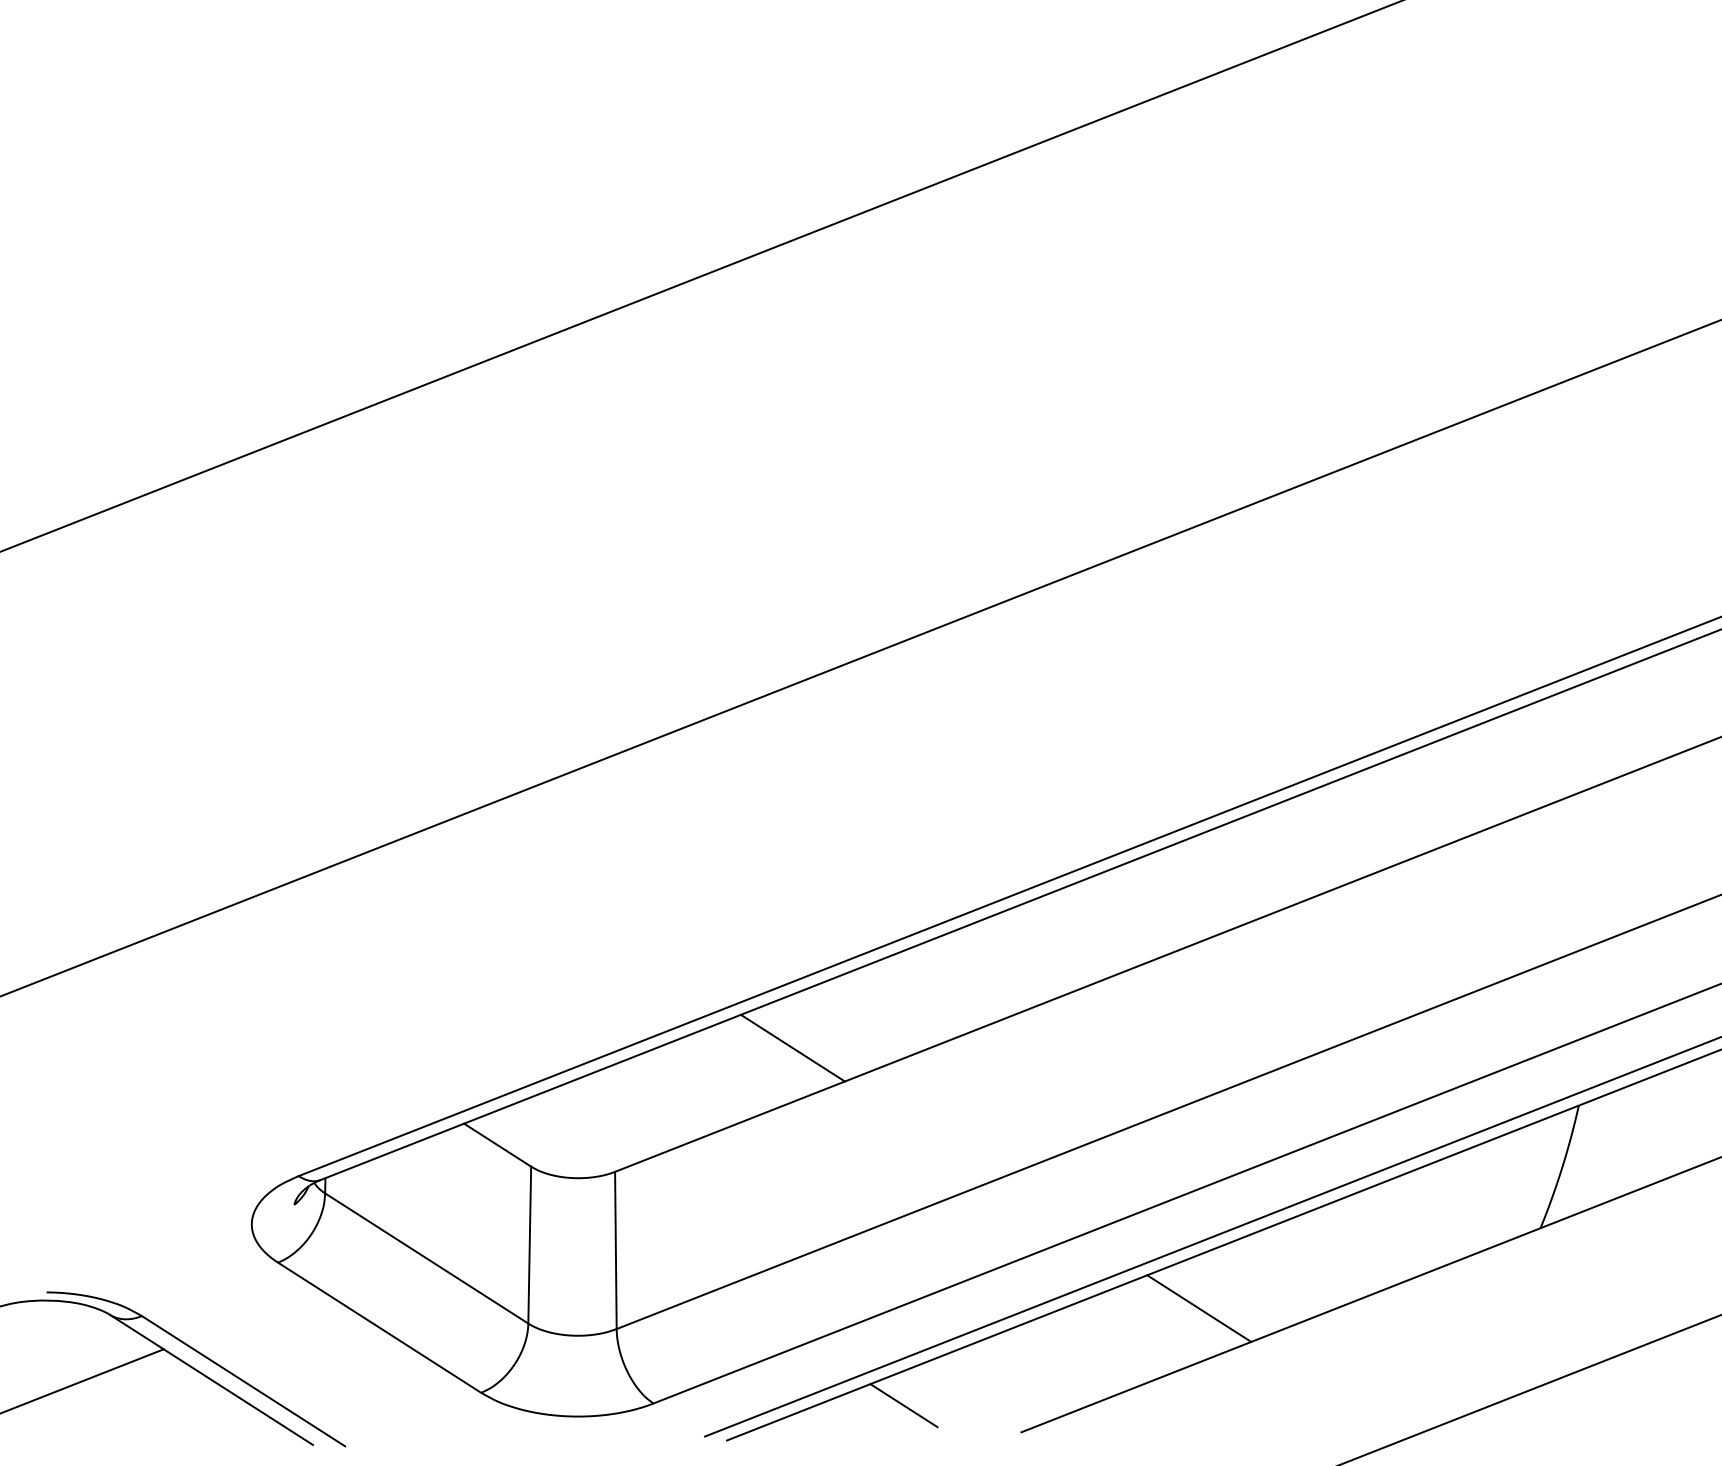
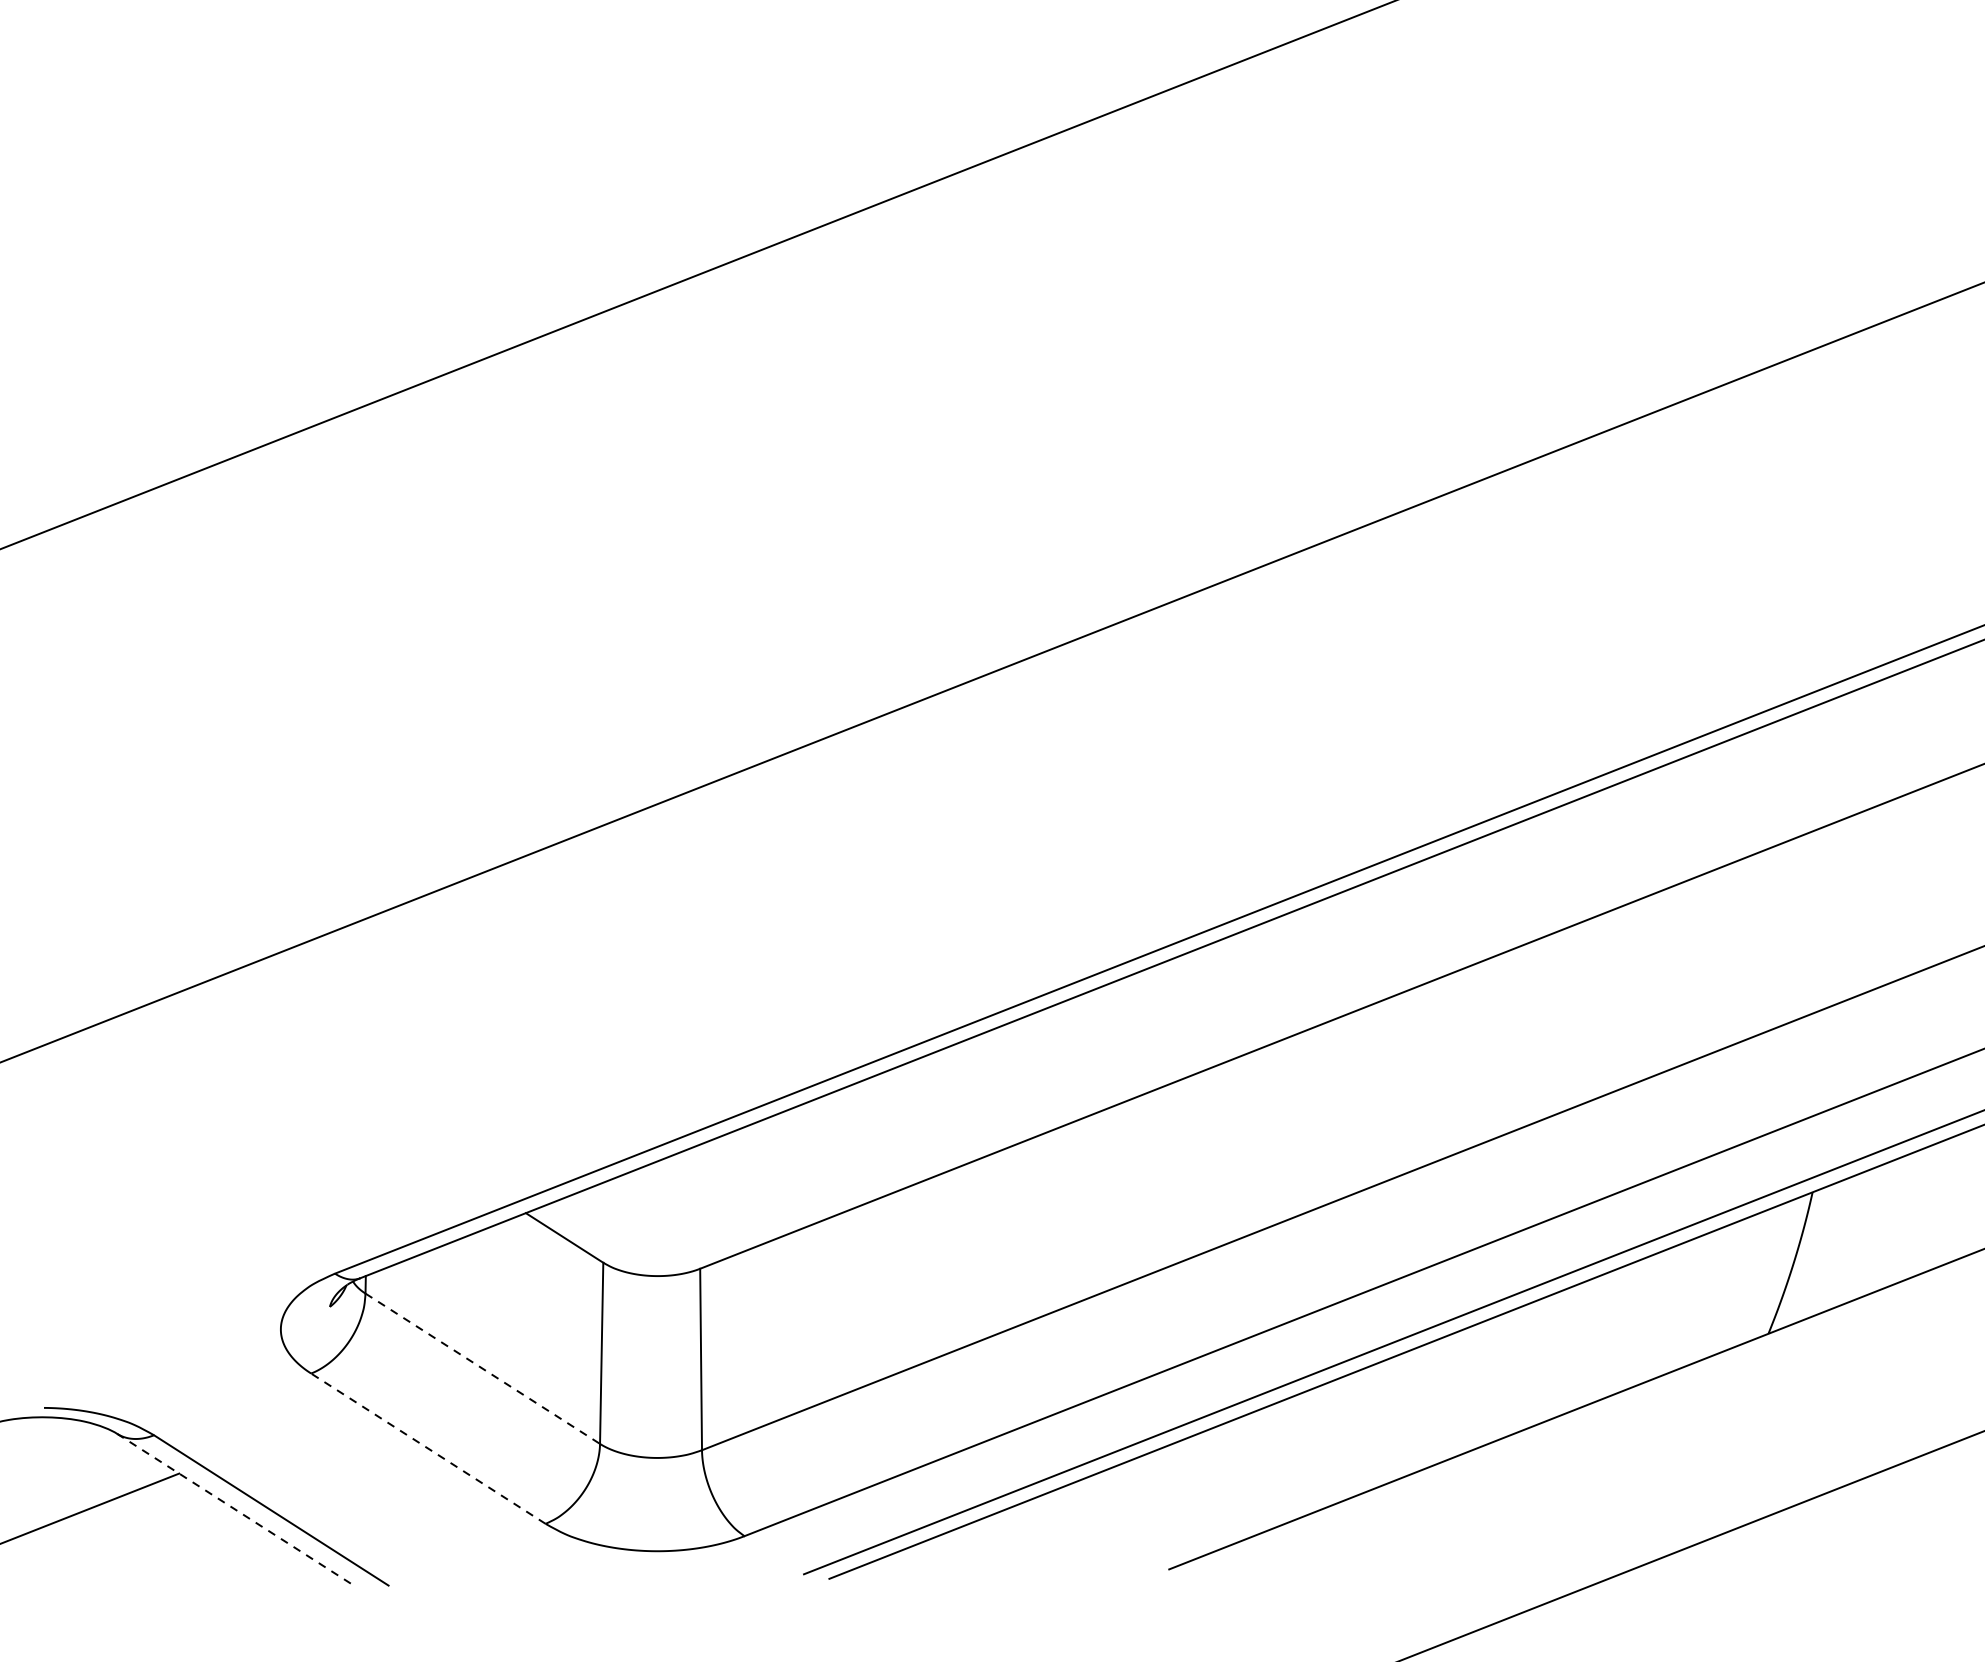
line: (792, 1047) -> (904, 1125), removed
line: (426, 1258) -> (482, 1368), solid -> dashed
line: (1199, 1308) -> (1374, 1426), removed
line: (379, 1327) -> (428, 1448), solid -> dashed
line: (211, 1379) -> (234, 1508), solid -> dashed
line: (903, 1405) -> (1033, 1538), removed

